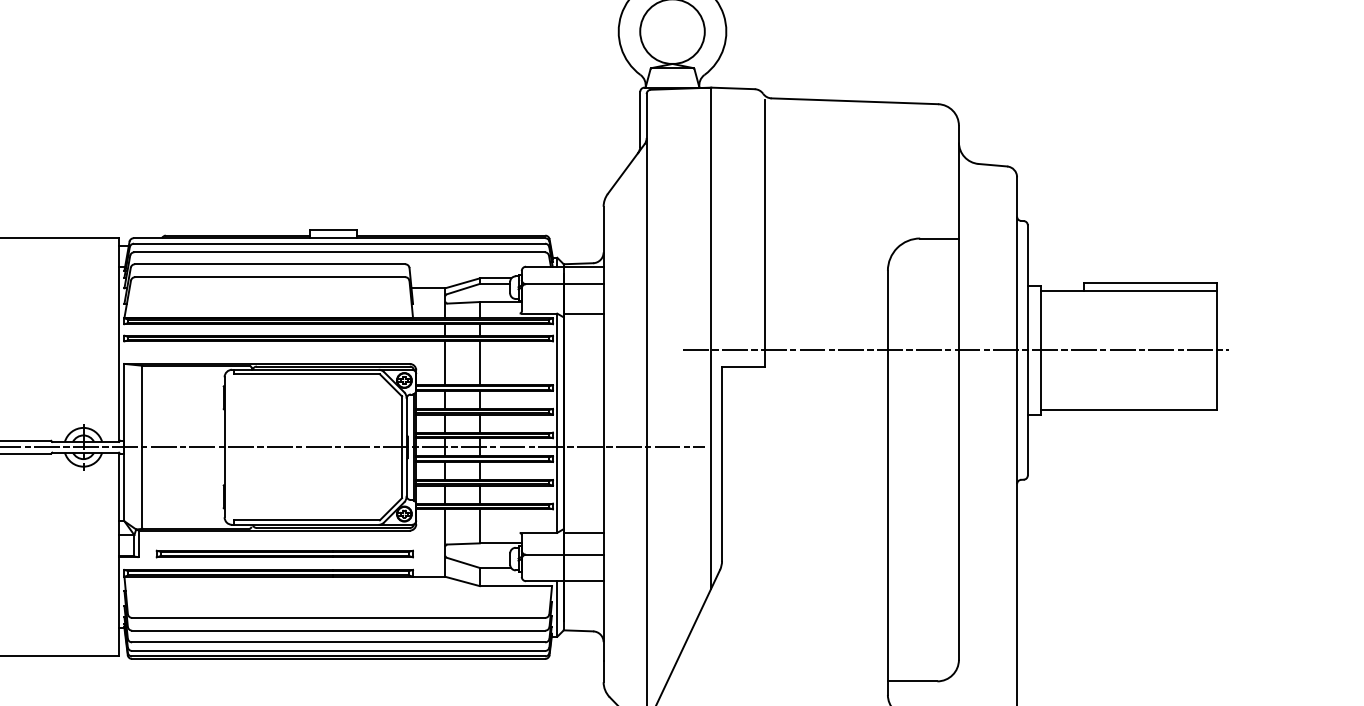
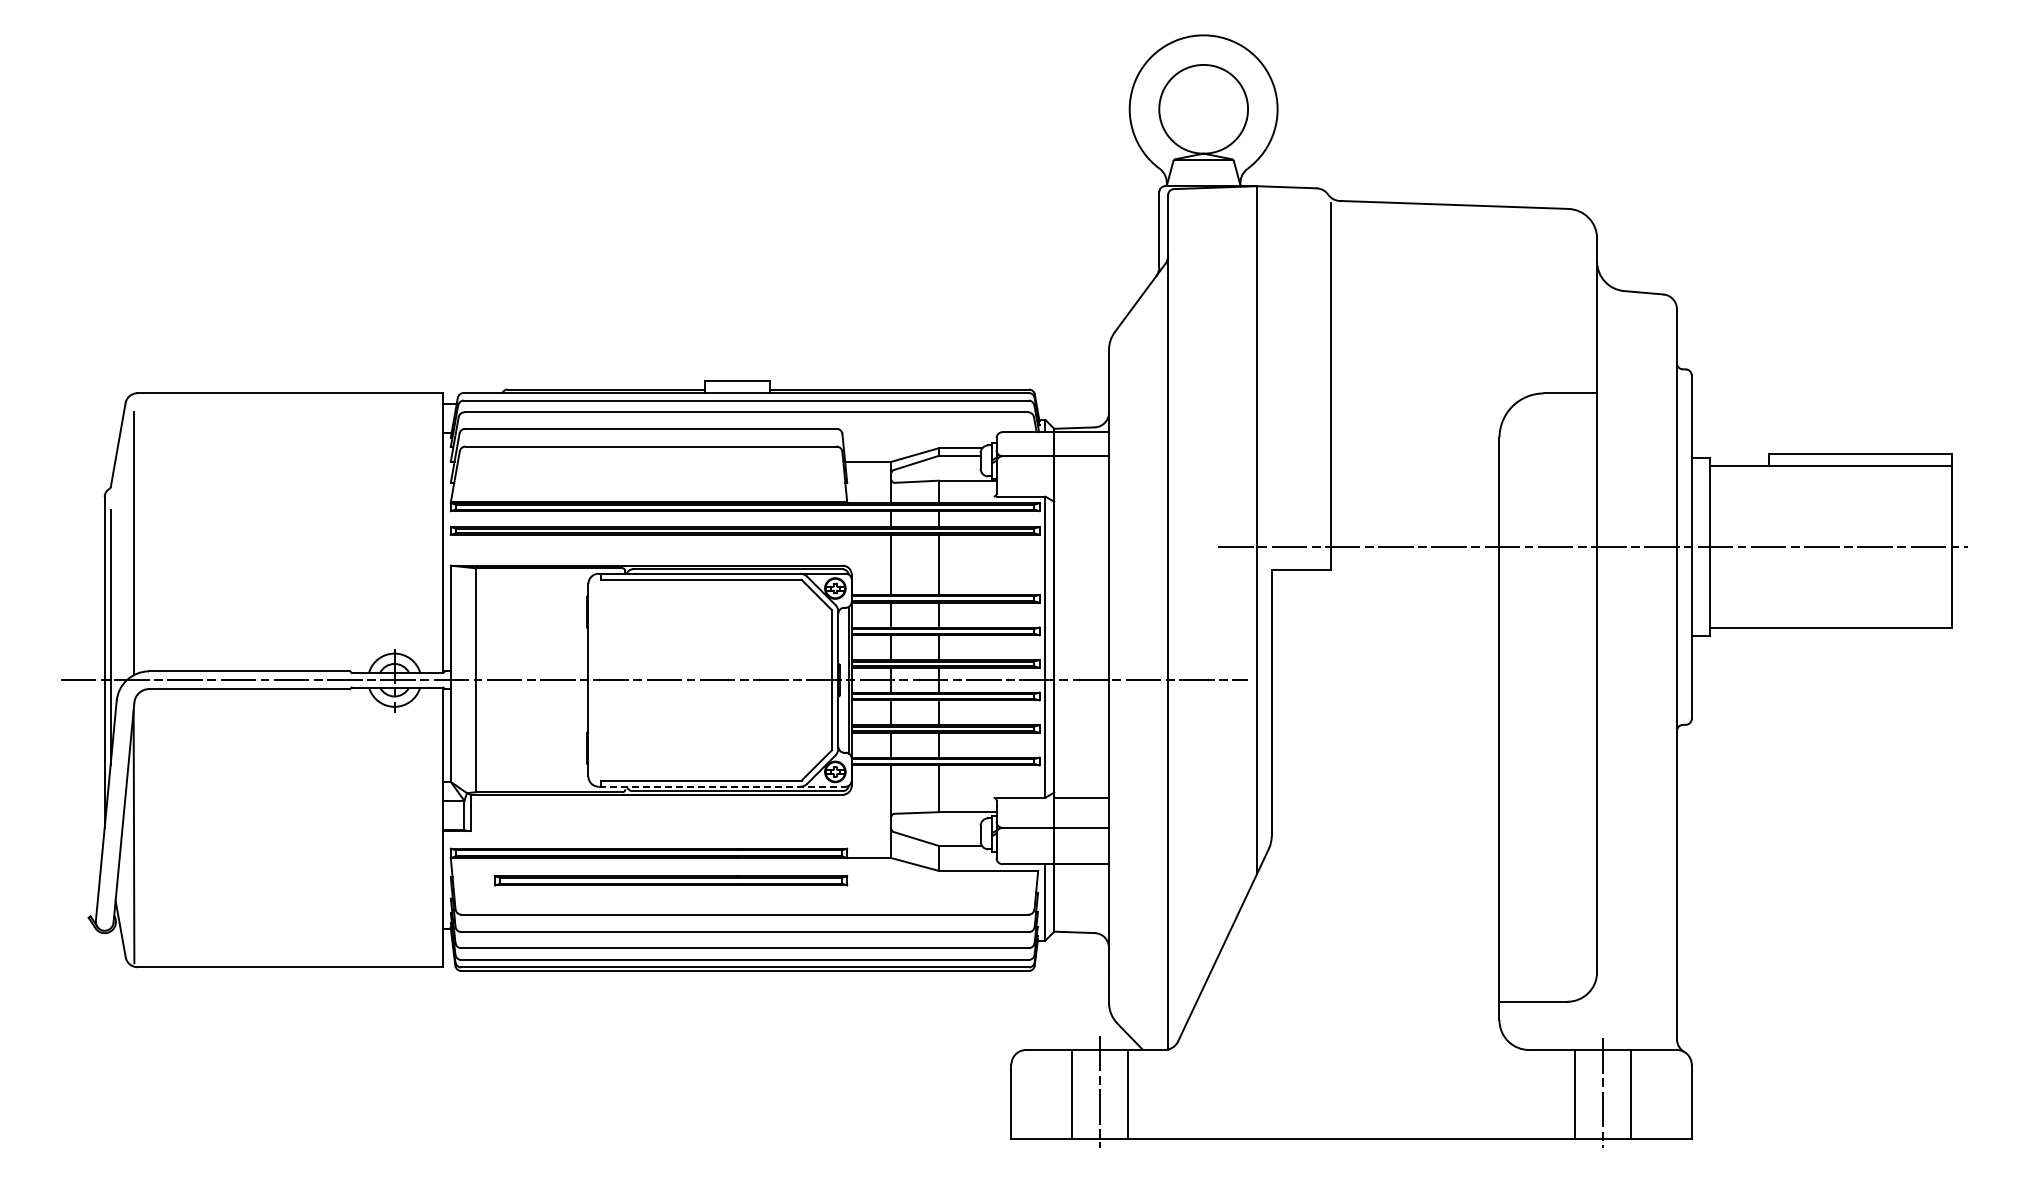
line: (583, 313) -> (1081, 496), removed
line: (322, 524) -> (722, 786), solid -> dashed
part: (285, 553) -> (671, 880), moved

